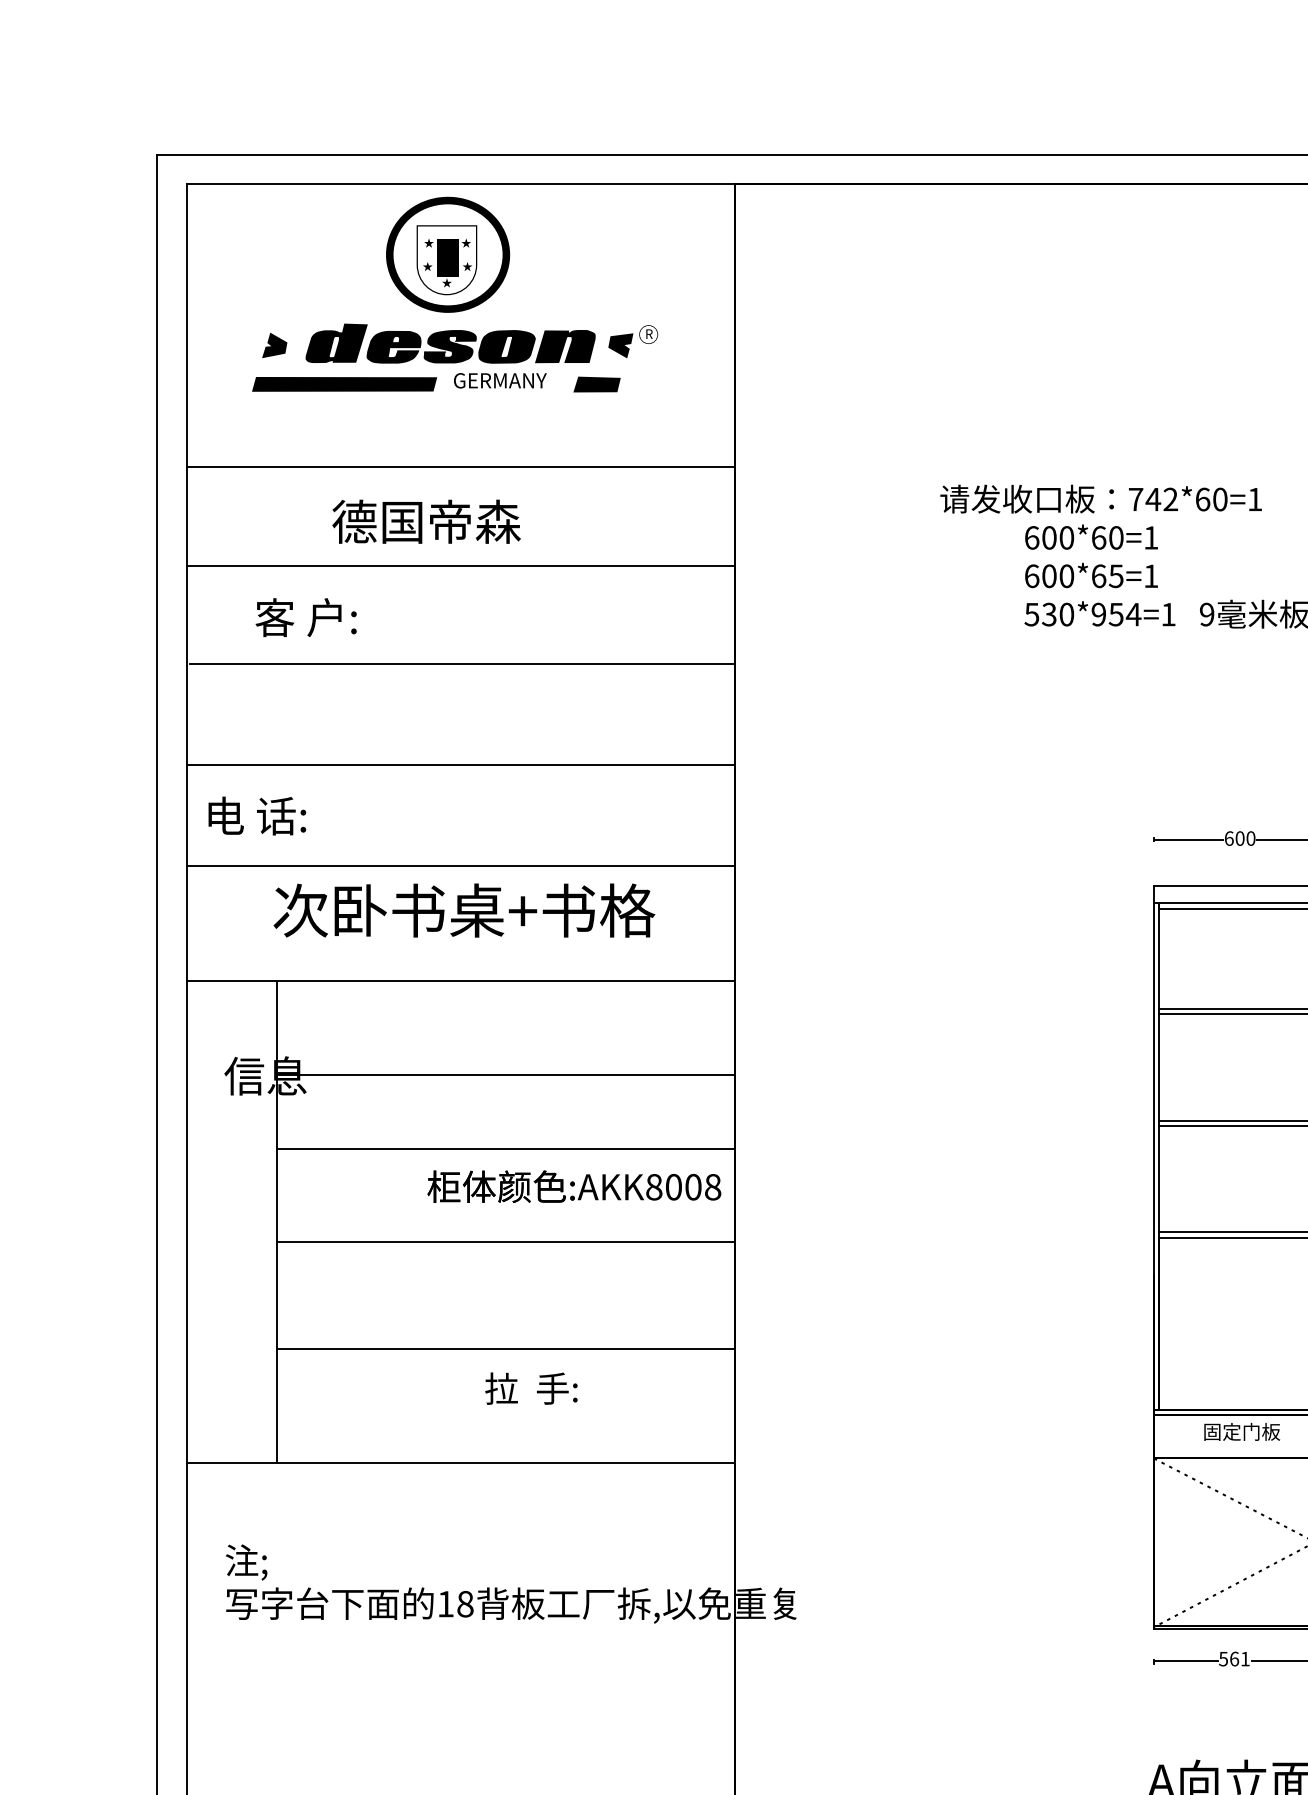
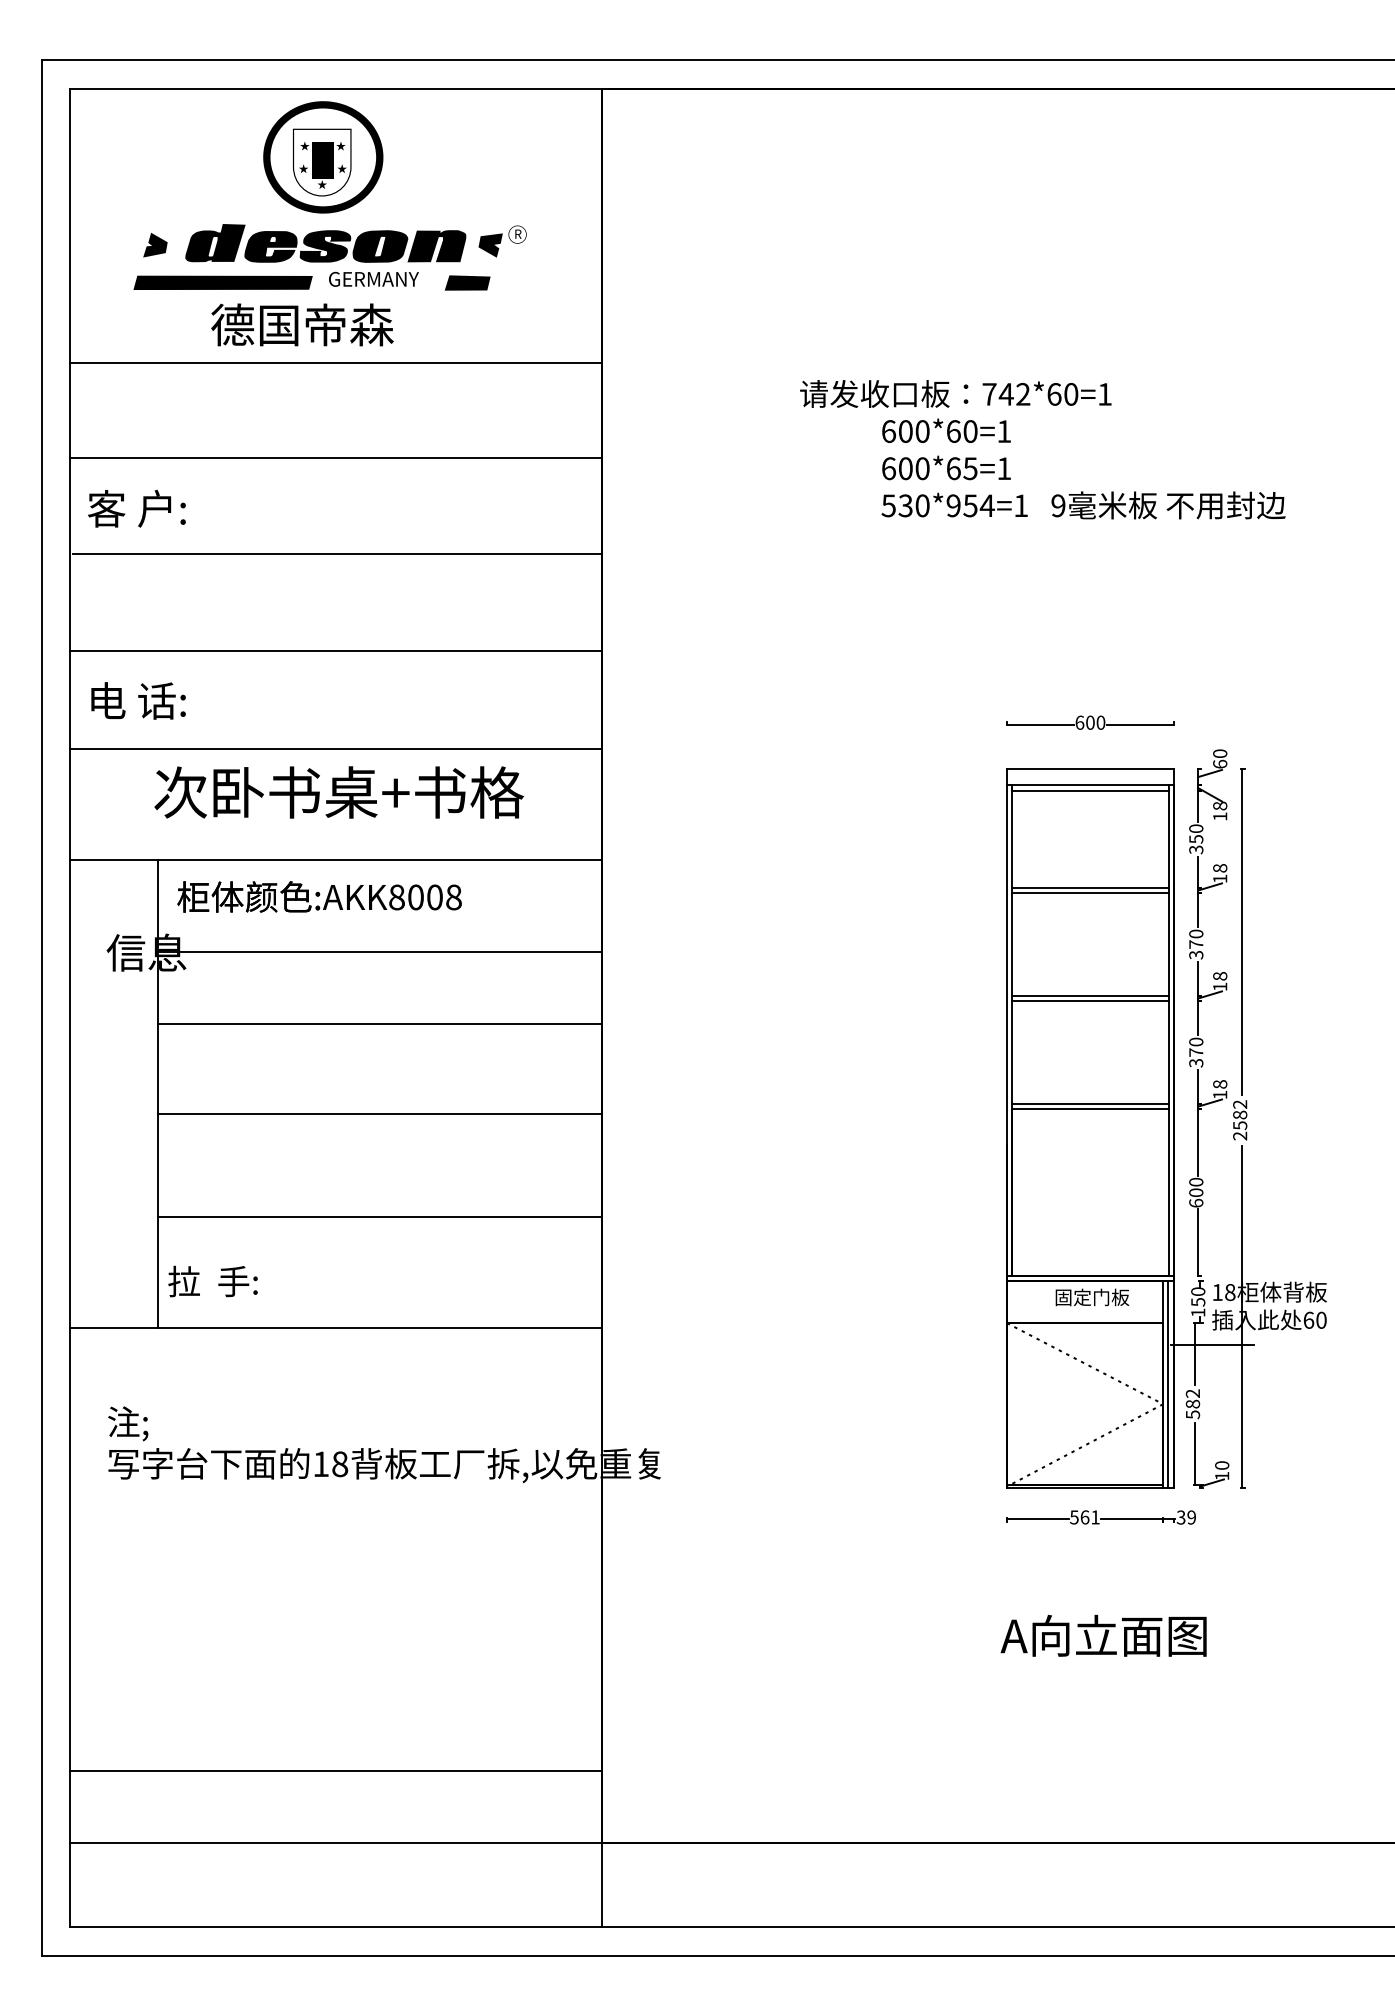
text: (426, 521) -> (302, 324), moved
text: (305, 617) -> (136, 508), moved
text: (574, 1186) -> (319, 896), moved
text: (530, 1388) -> (212, 1281), moved

